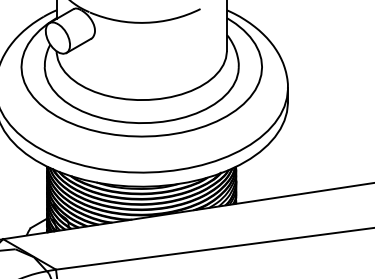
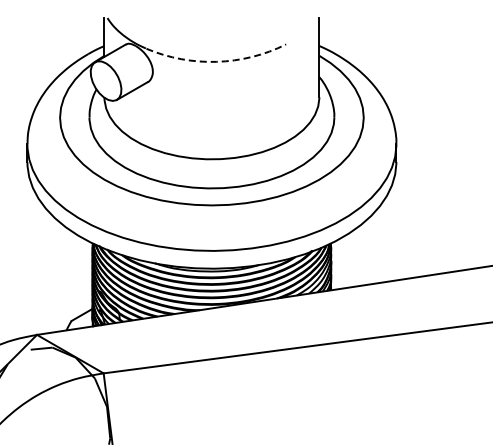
arc: (145, 22) -> (216, 61), solid -> dashed

